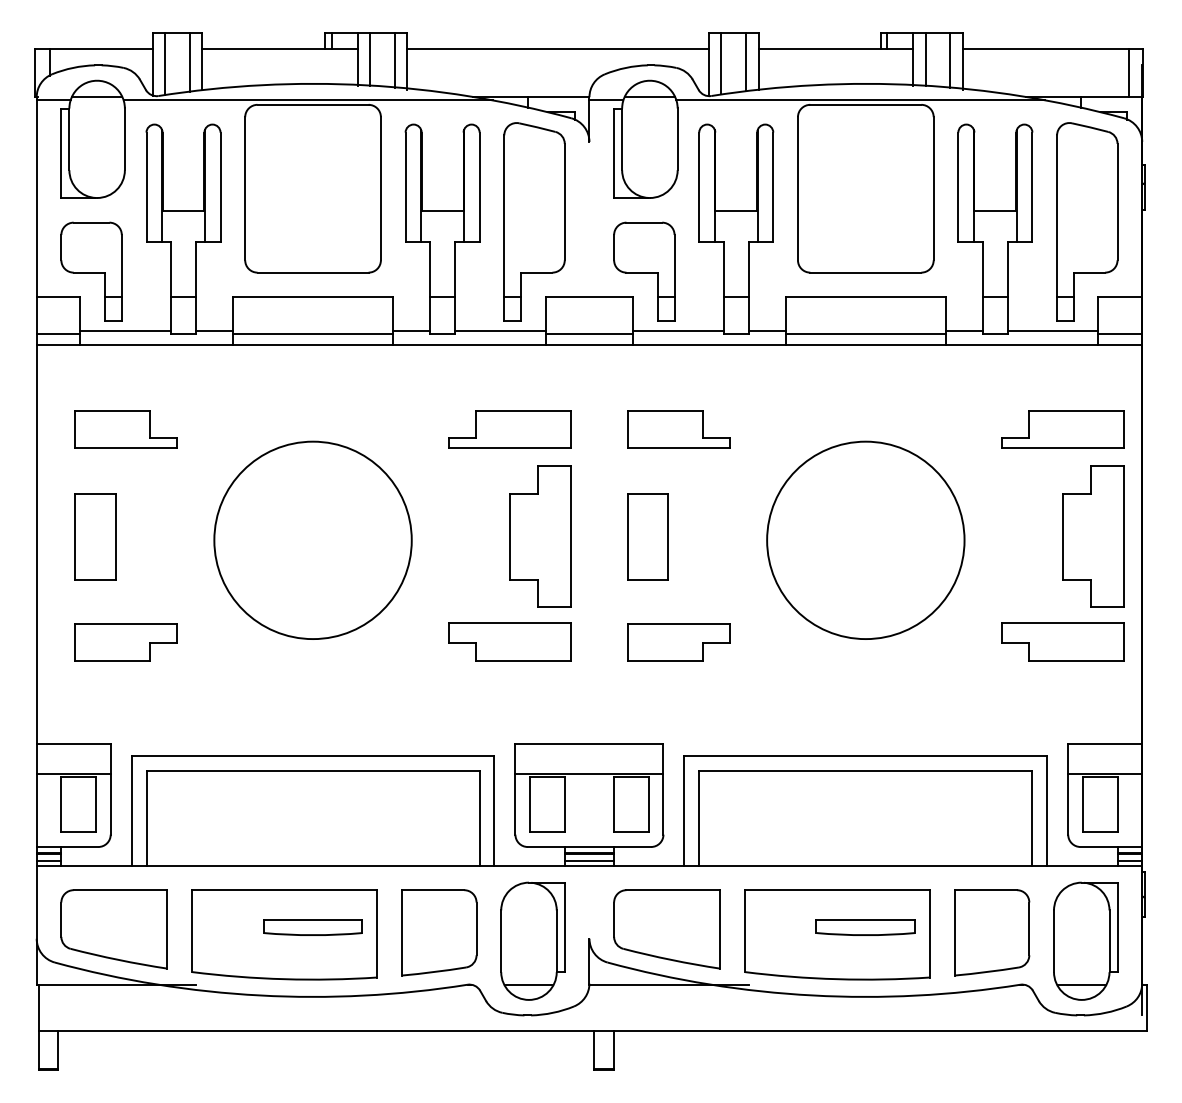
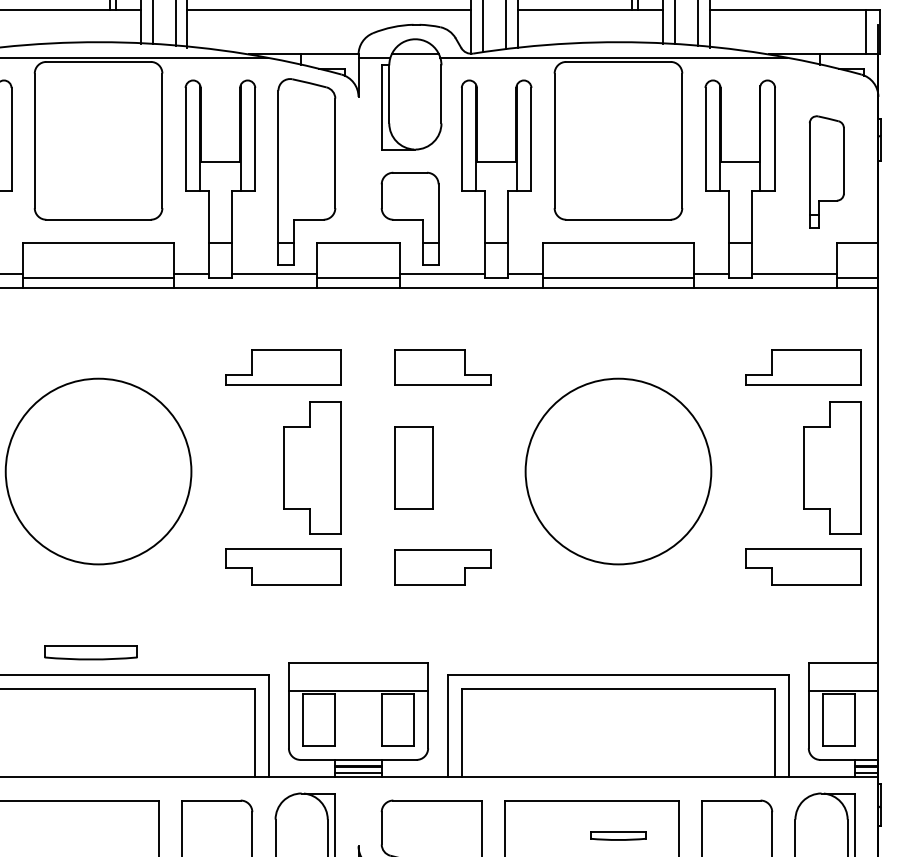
part: (1087, 221) -> (826, 171), size x0.6
part: (312, 927) -> (90, 652), moved
part: (865, 927) -> (618, 835), size x0.6

